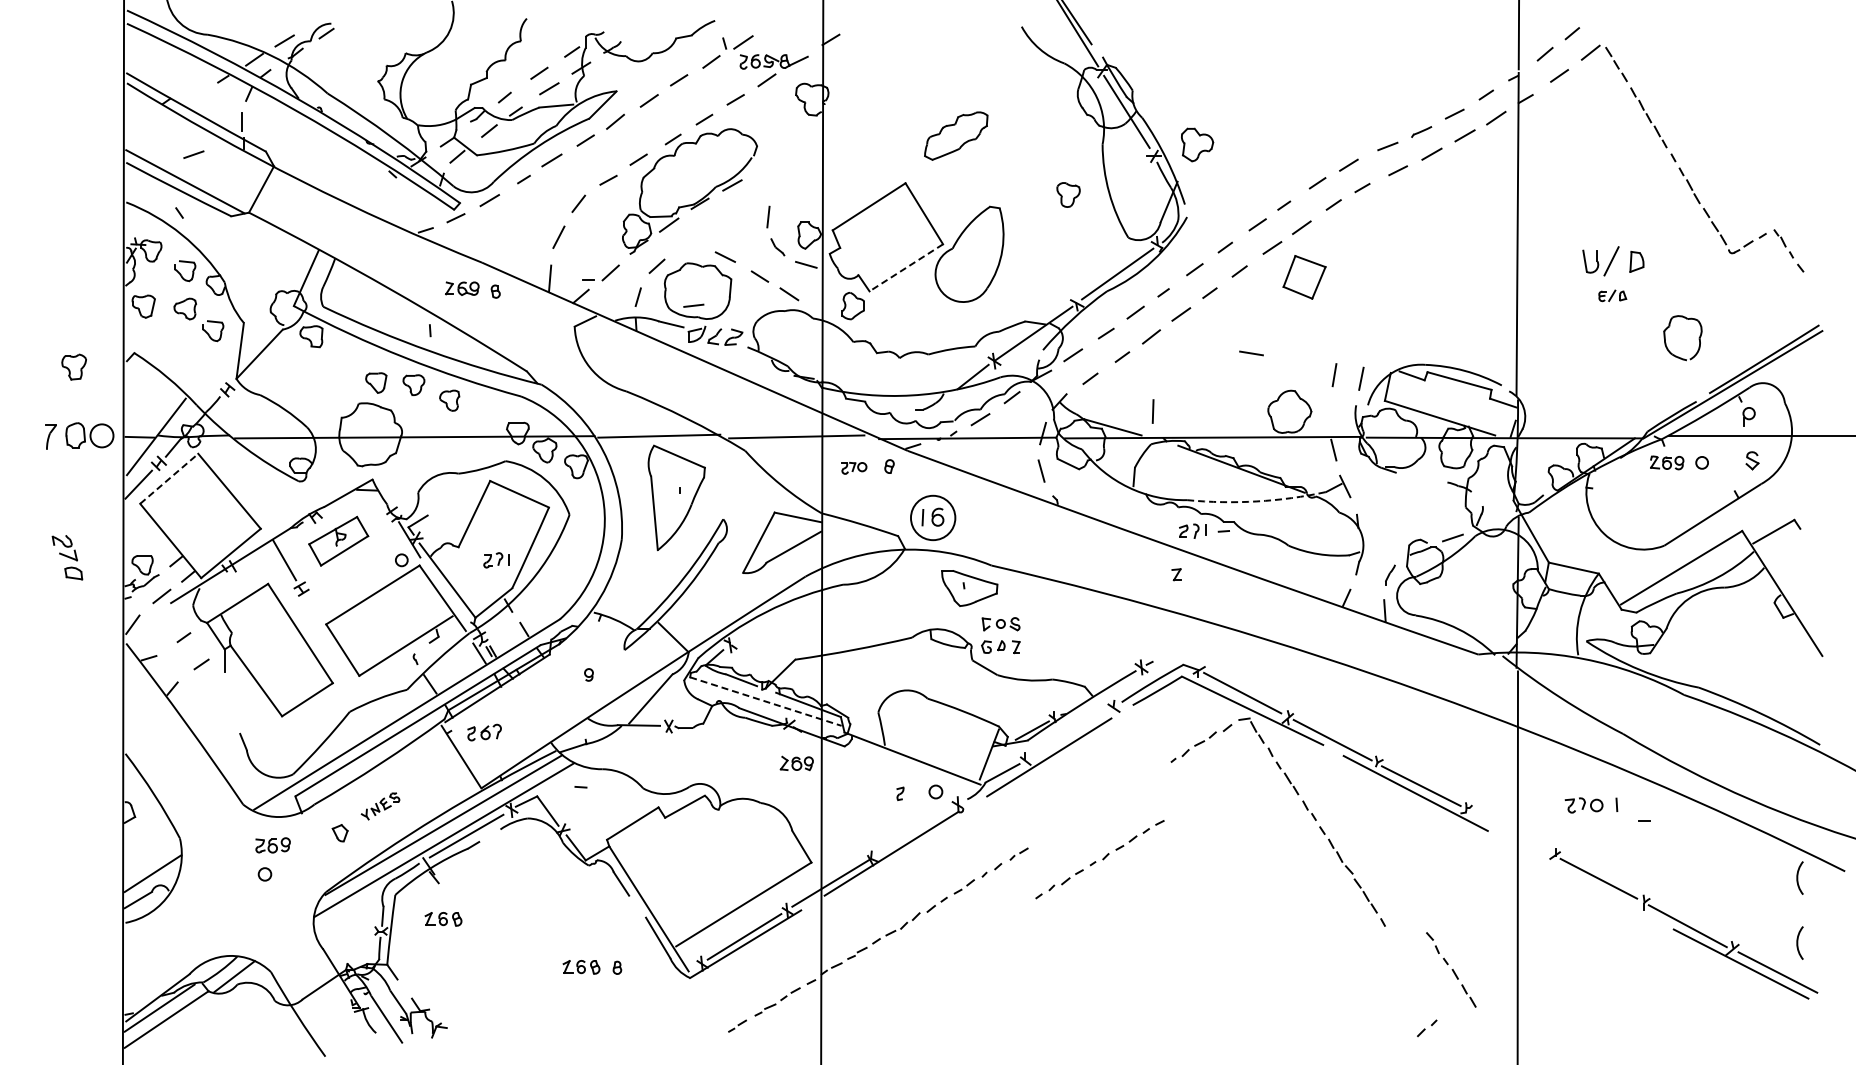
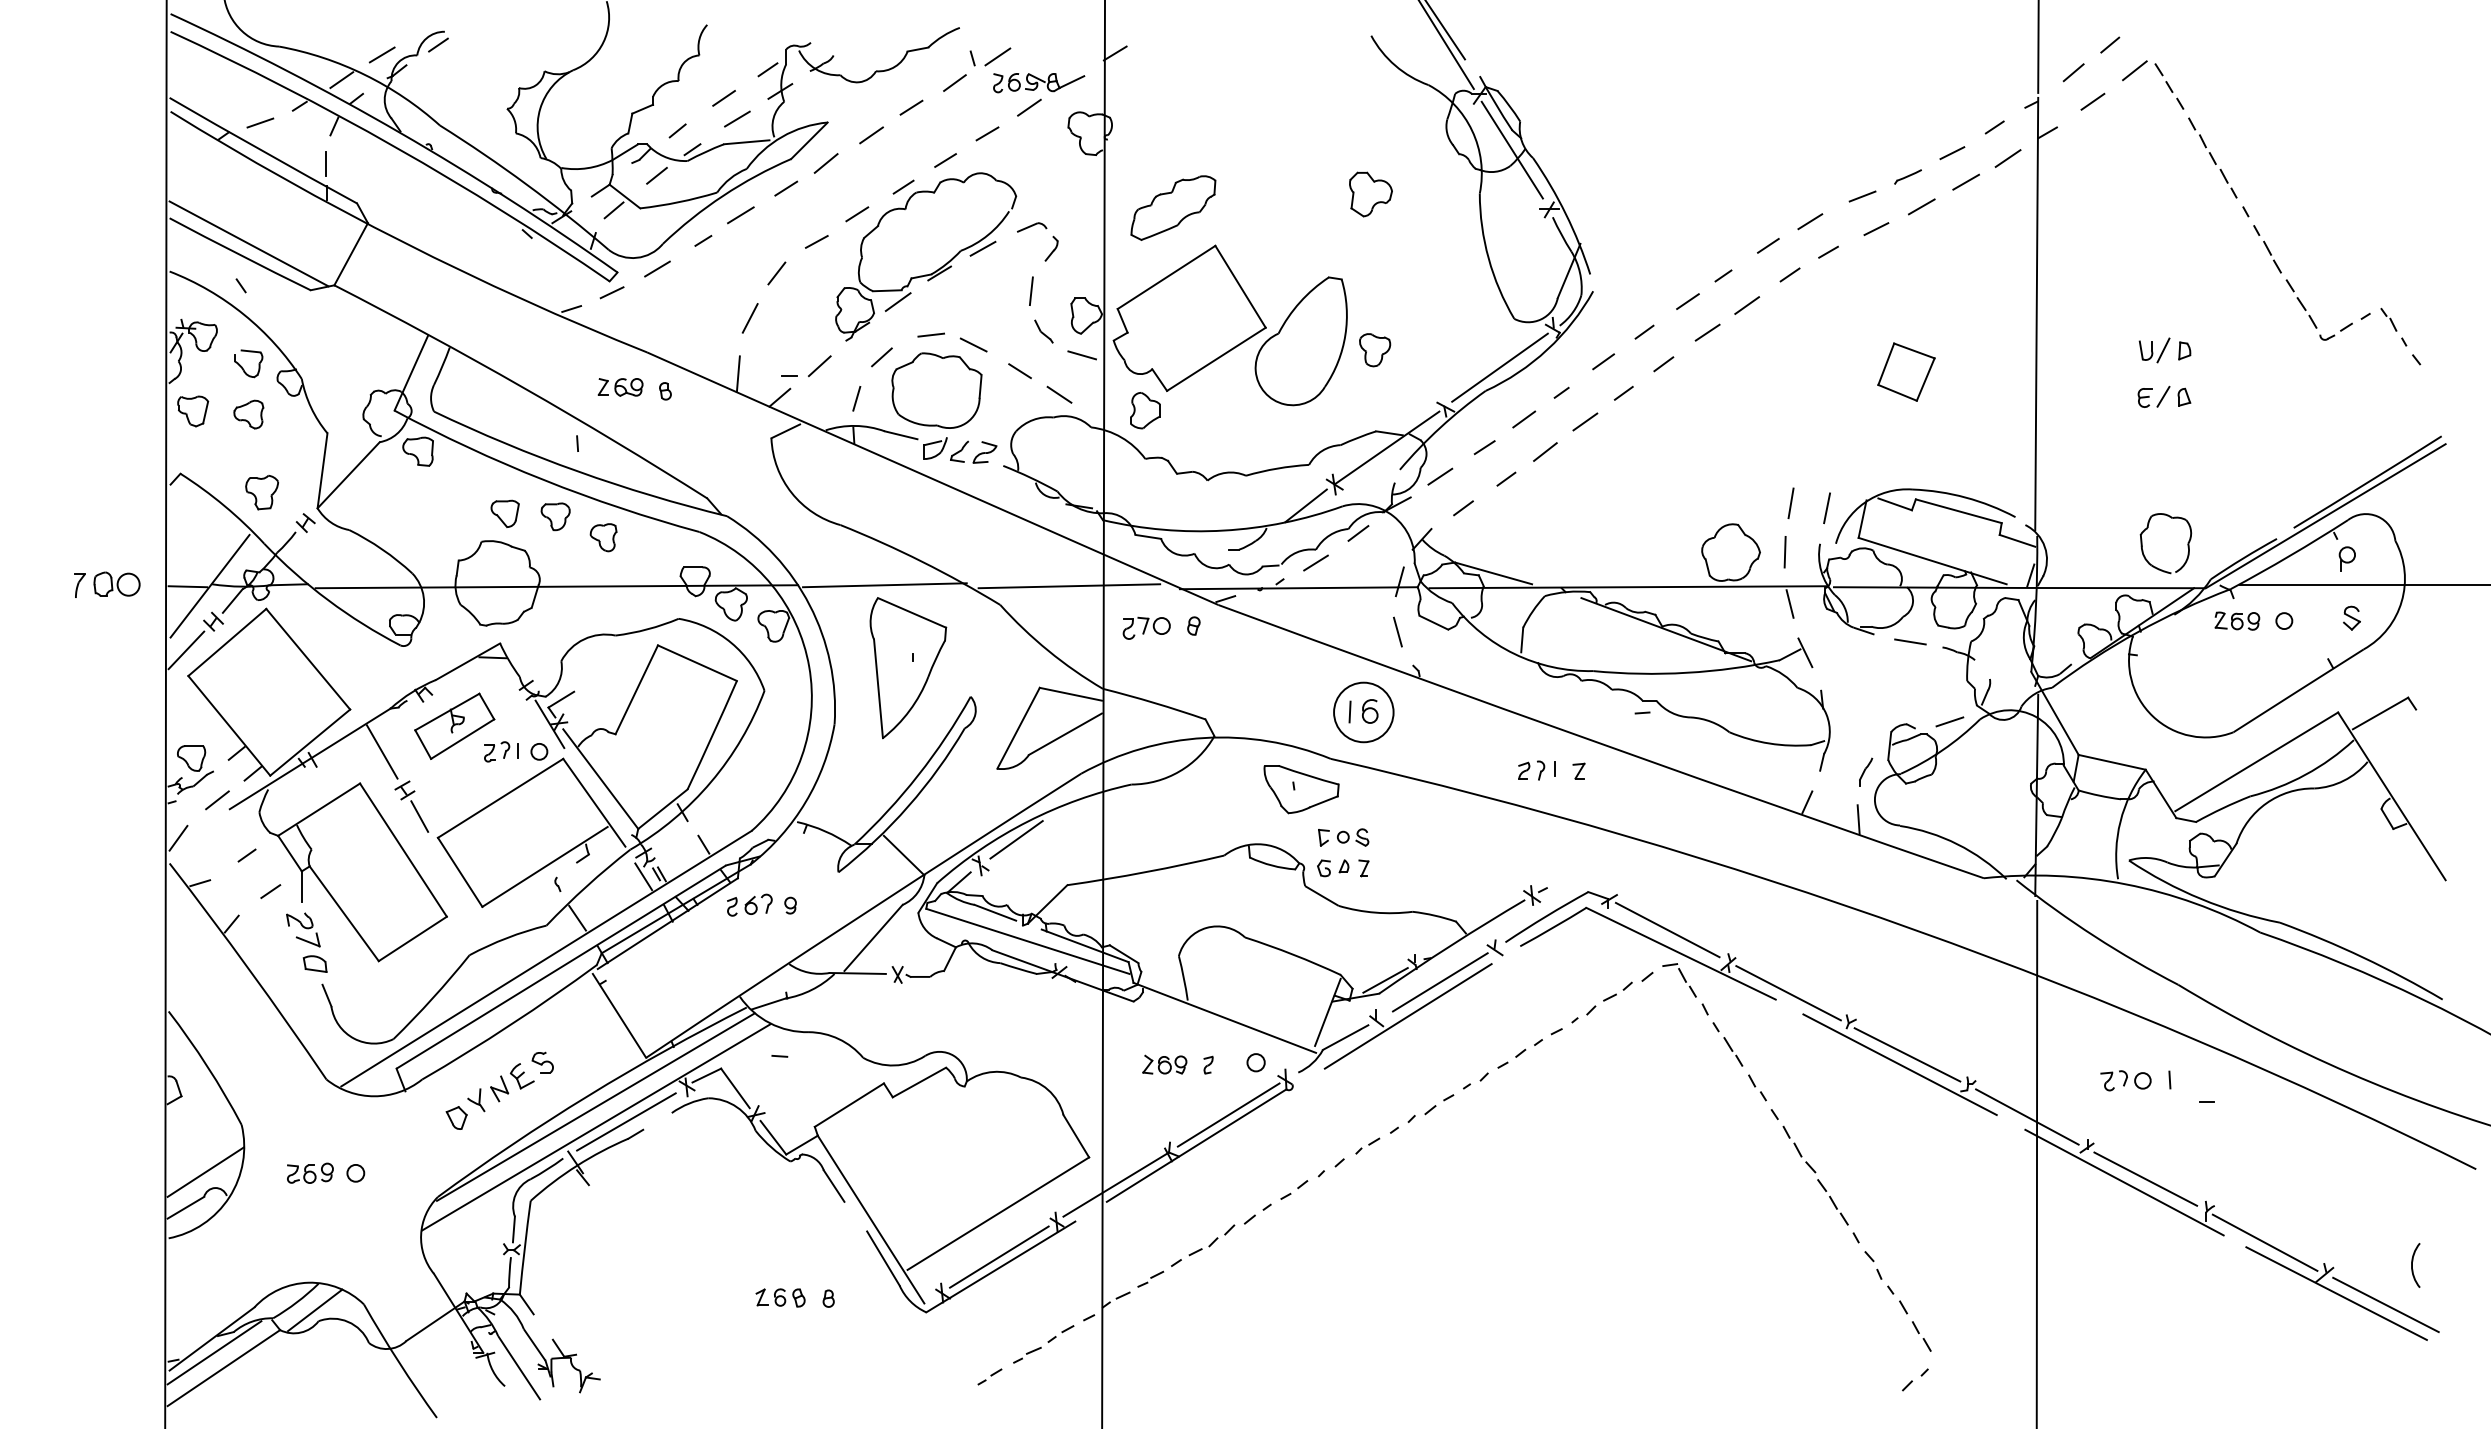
part: (956, 135) -> (1173, 207), moved
part: (1197, 144) -> (1370, 193), moved
line: (193, 154) -> (259, 122), moved
part: (766, 170) -> (1028, 228), added
part: (1068, 194) -> (1374, 349), moved
part: (1612, 260) -> (2164, 349), size x0.62
line: (906, 267) -> (1216, 358), dashed -> solid
part: (1304, 277) -> (1906, 372), moved
part: (1612, 295) -> (2164, 396), size x1.43
line: (693, 305) -> (930, 334), moved
part: (213, 331) -> (286, 444), removed
part: (1698, 338) -> (2186, 544), moved
line: (1251, 353) -> (1910, 642), moved
part: (73, 366) -> (261, 491), moved
line: (1152, 411) -> (1784, 552), moved
part: (79, 435) -> (106, 584), size x0.71
part: (854, 468) -> (1146, 628), size x1.43
line: (169, 478) -> (227, 642), dashed -> solid
arc: (1256, 501) -> (1686, 672), dashed -> solid
part: (933, 517) -> (1364, 711), moved
part: (1192, 530) -> (1536, 769), moved
part: (67, 557) -> (306, 942), moved
part: (496, 560) -> (501, 752), moved
line: (312, 608) -> (419, 816), added
line: (756, 625) -> (1015, 839), added
line: (765, 701) -> (1027, 941), dashed -> solid
line: (1072, 731) -> (1439, 981), added
part: (484, 732) -> (749, 905), moved
part: (796, 763) -> (1164, 1064), moved
part: (380, 806) -> (510, 1082), size x1.67
line: (915, 830) -> (1228, 1114), added
line: (1510, 832) -> (2027, 1117), added
part: (272, 845) -> (309, 1173), moved
part: (1099, 859) -> (1475, 1080), moved
arc: (1798, 877) -> (2413, 1177), removed
line: (1582, 881) -> (2123, 1182), added
part: (443, 919) -> (595, 1233), removed
part: (1451, 969) -> (1898, 1300), moved

